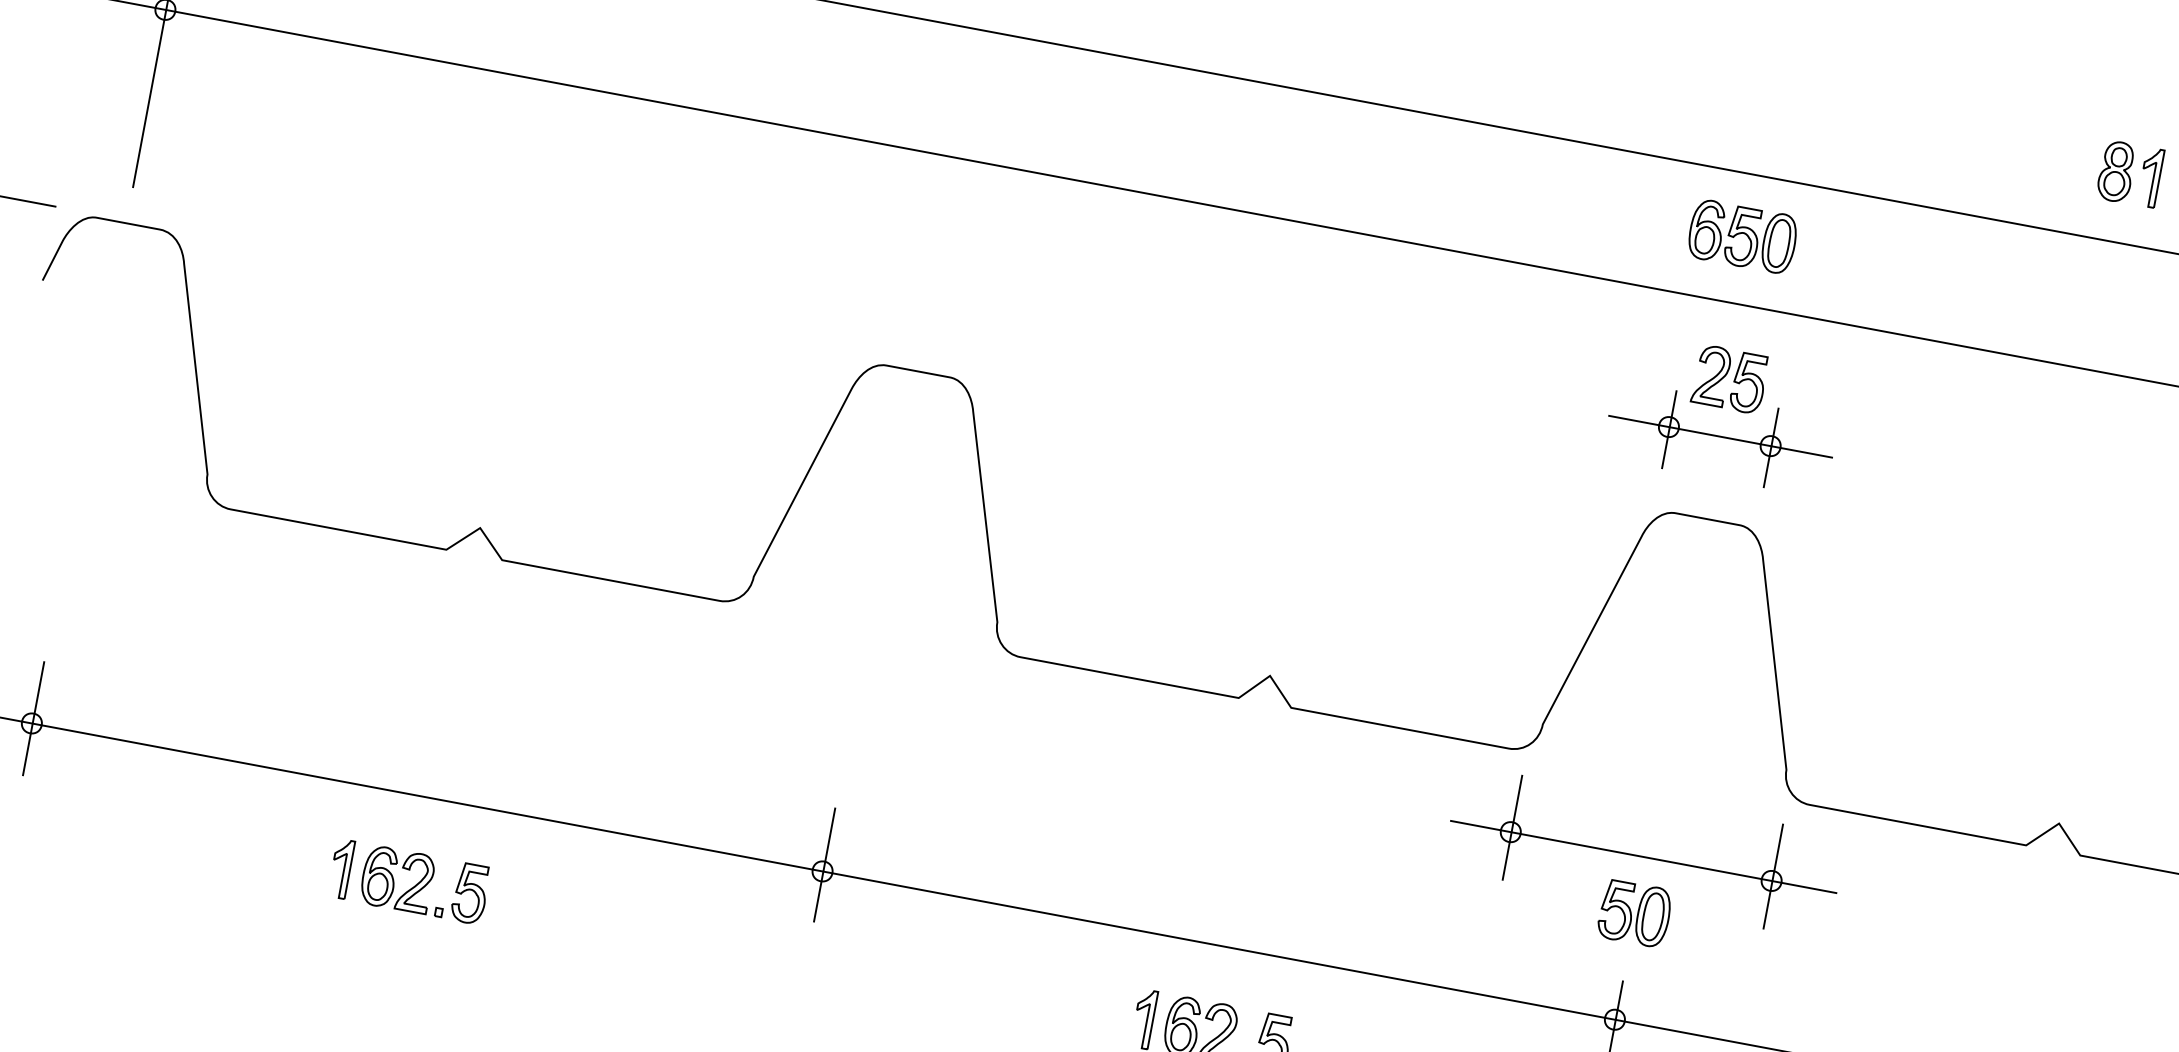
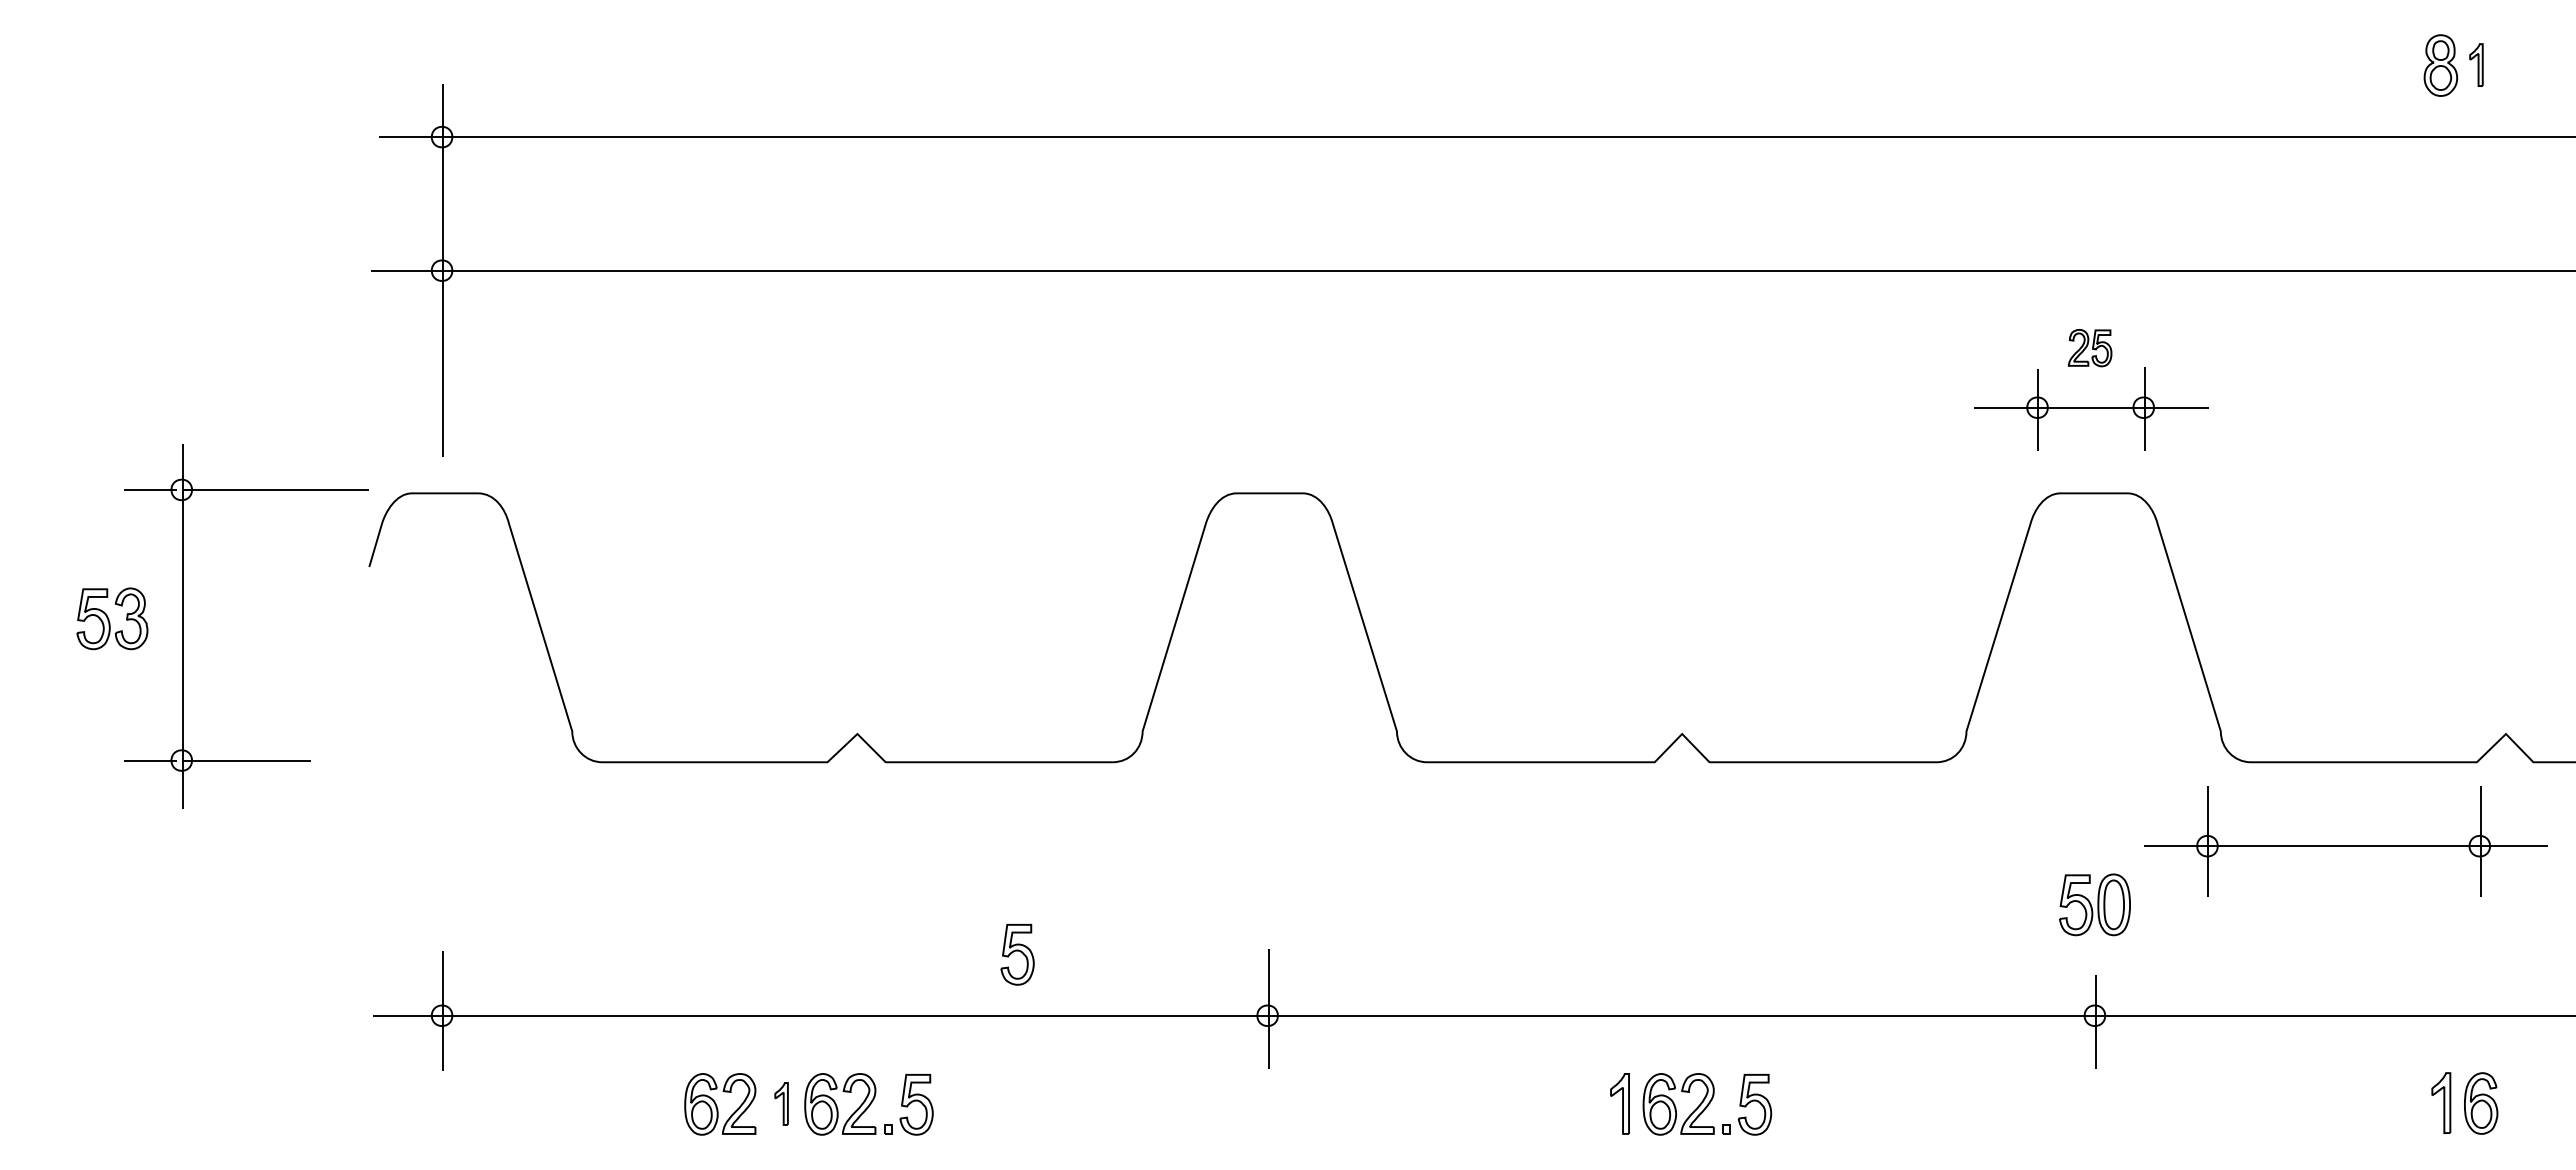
part: (2150, 177) -> (2476, 64), size x0.7
part: (1742, 236) -> (2075, 201), removed
part: (1729, 378) -> (2089, 347), size x0.6
part: (593, 767) -> (1017, 954), added
part: (1643, 852) -> (2345, 841), moved
part: (282, 858) -> (720, 1104), added
part: (341, 868) -> (781, 1103), size x0.7

